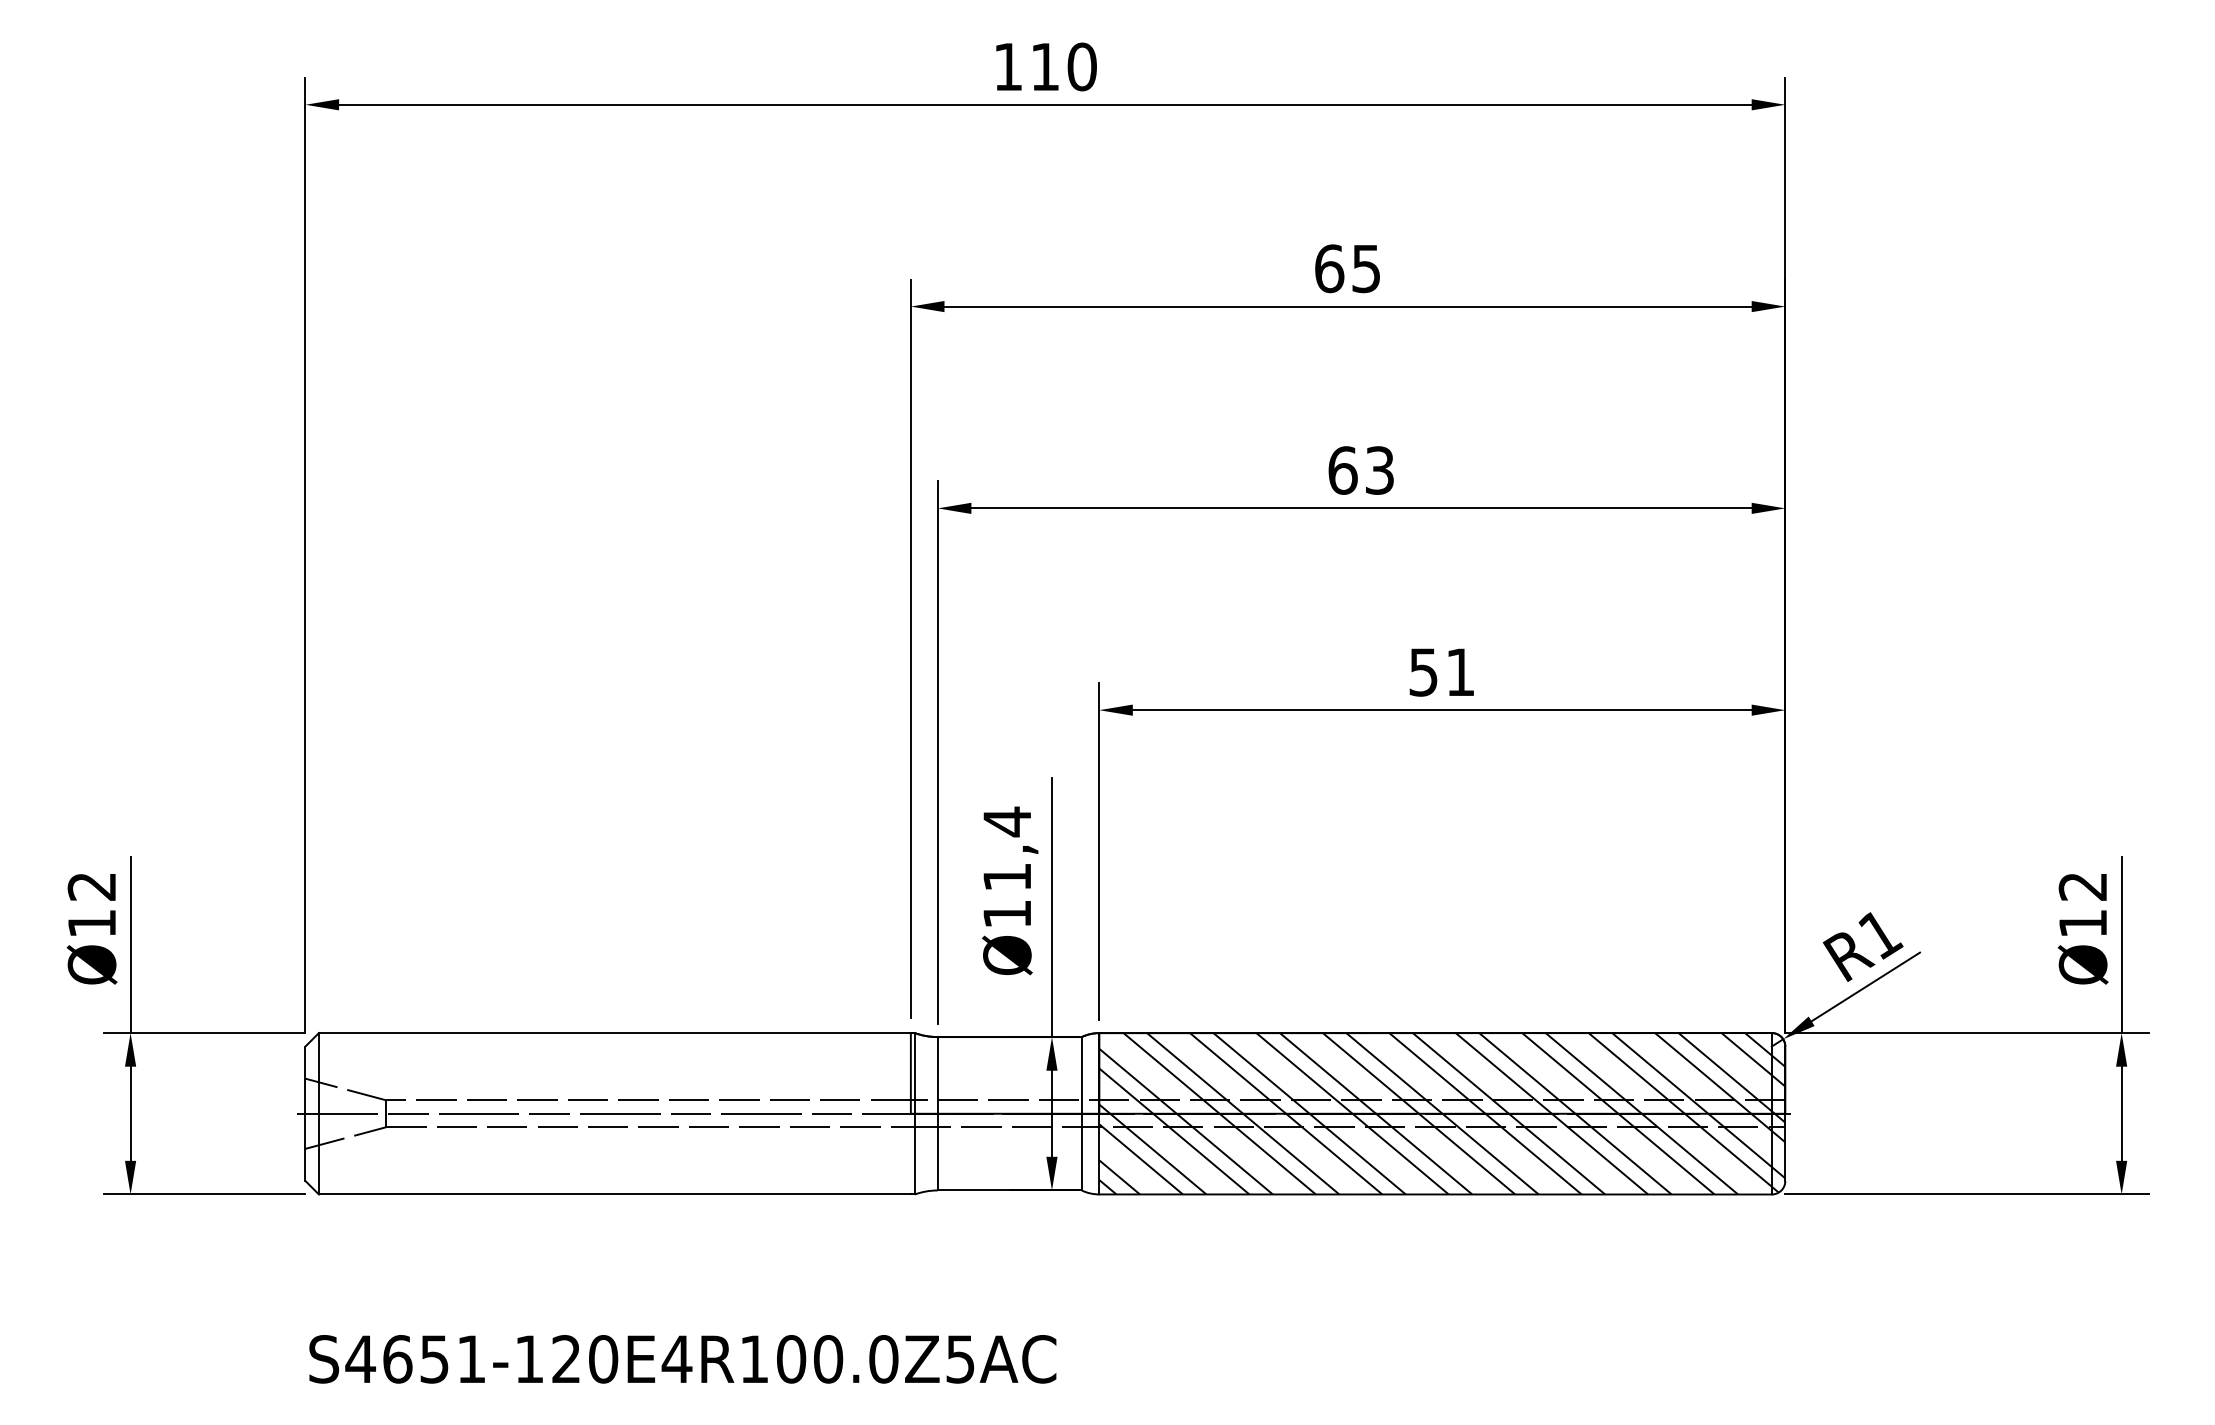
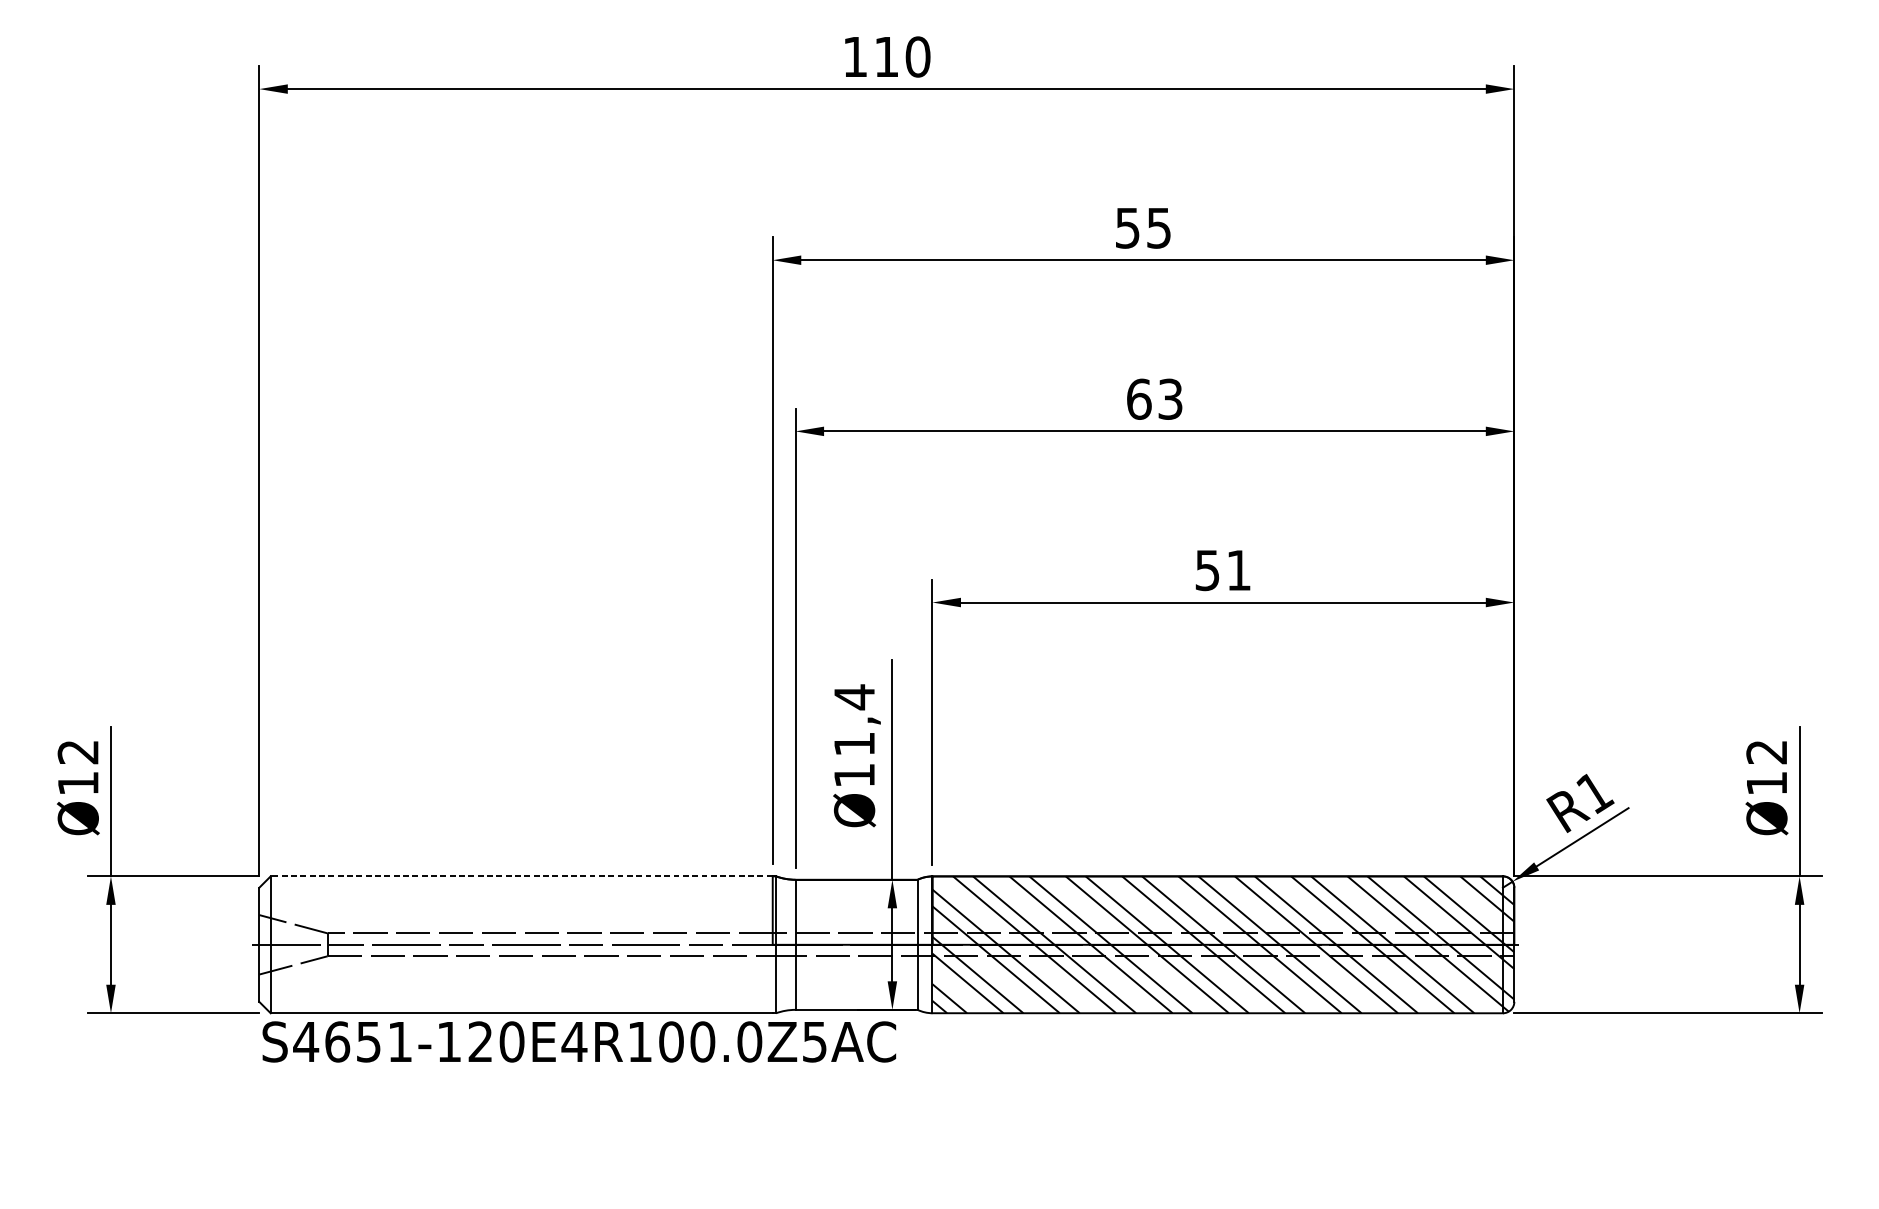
text: (1329, 268) -> (1127, 227), 65 -> 55
line: (614, 1033) -> (521, 876), solid -> dashed
text: (682, 1359) -> (579, 1042), moved

